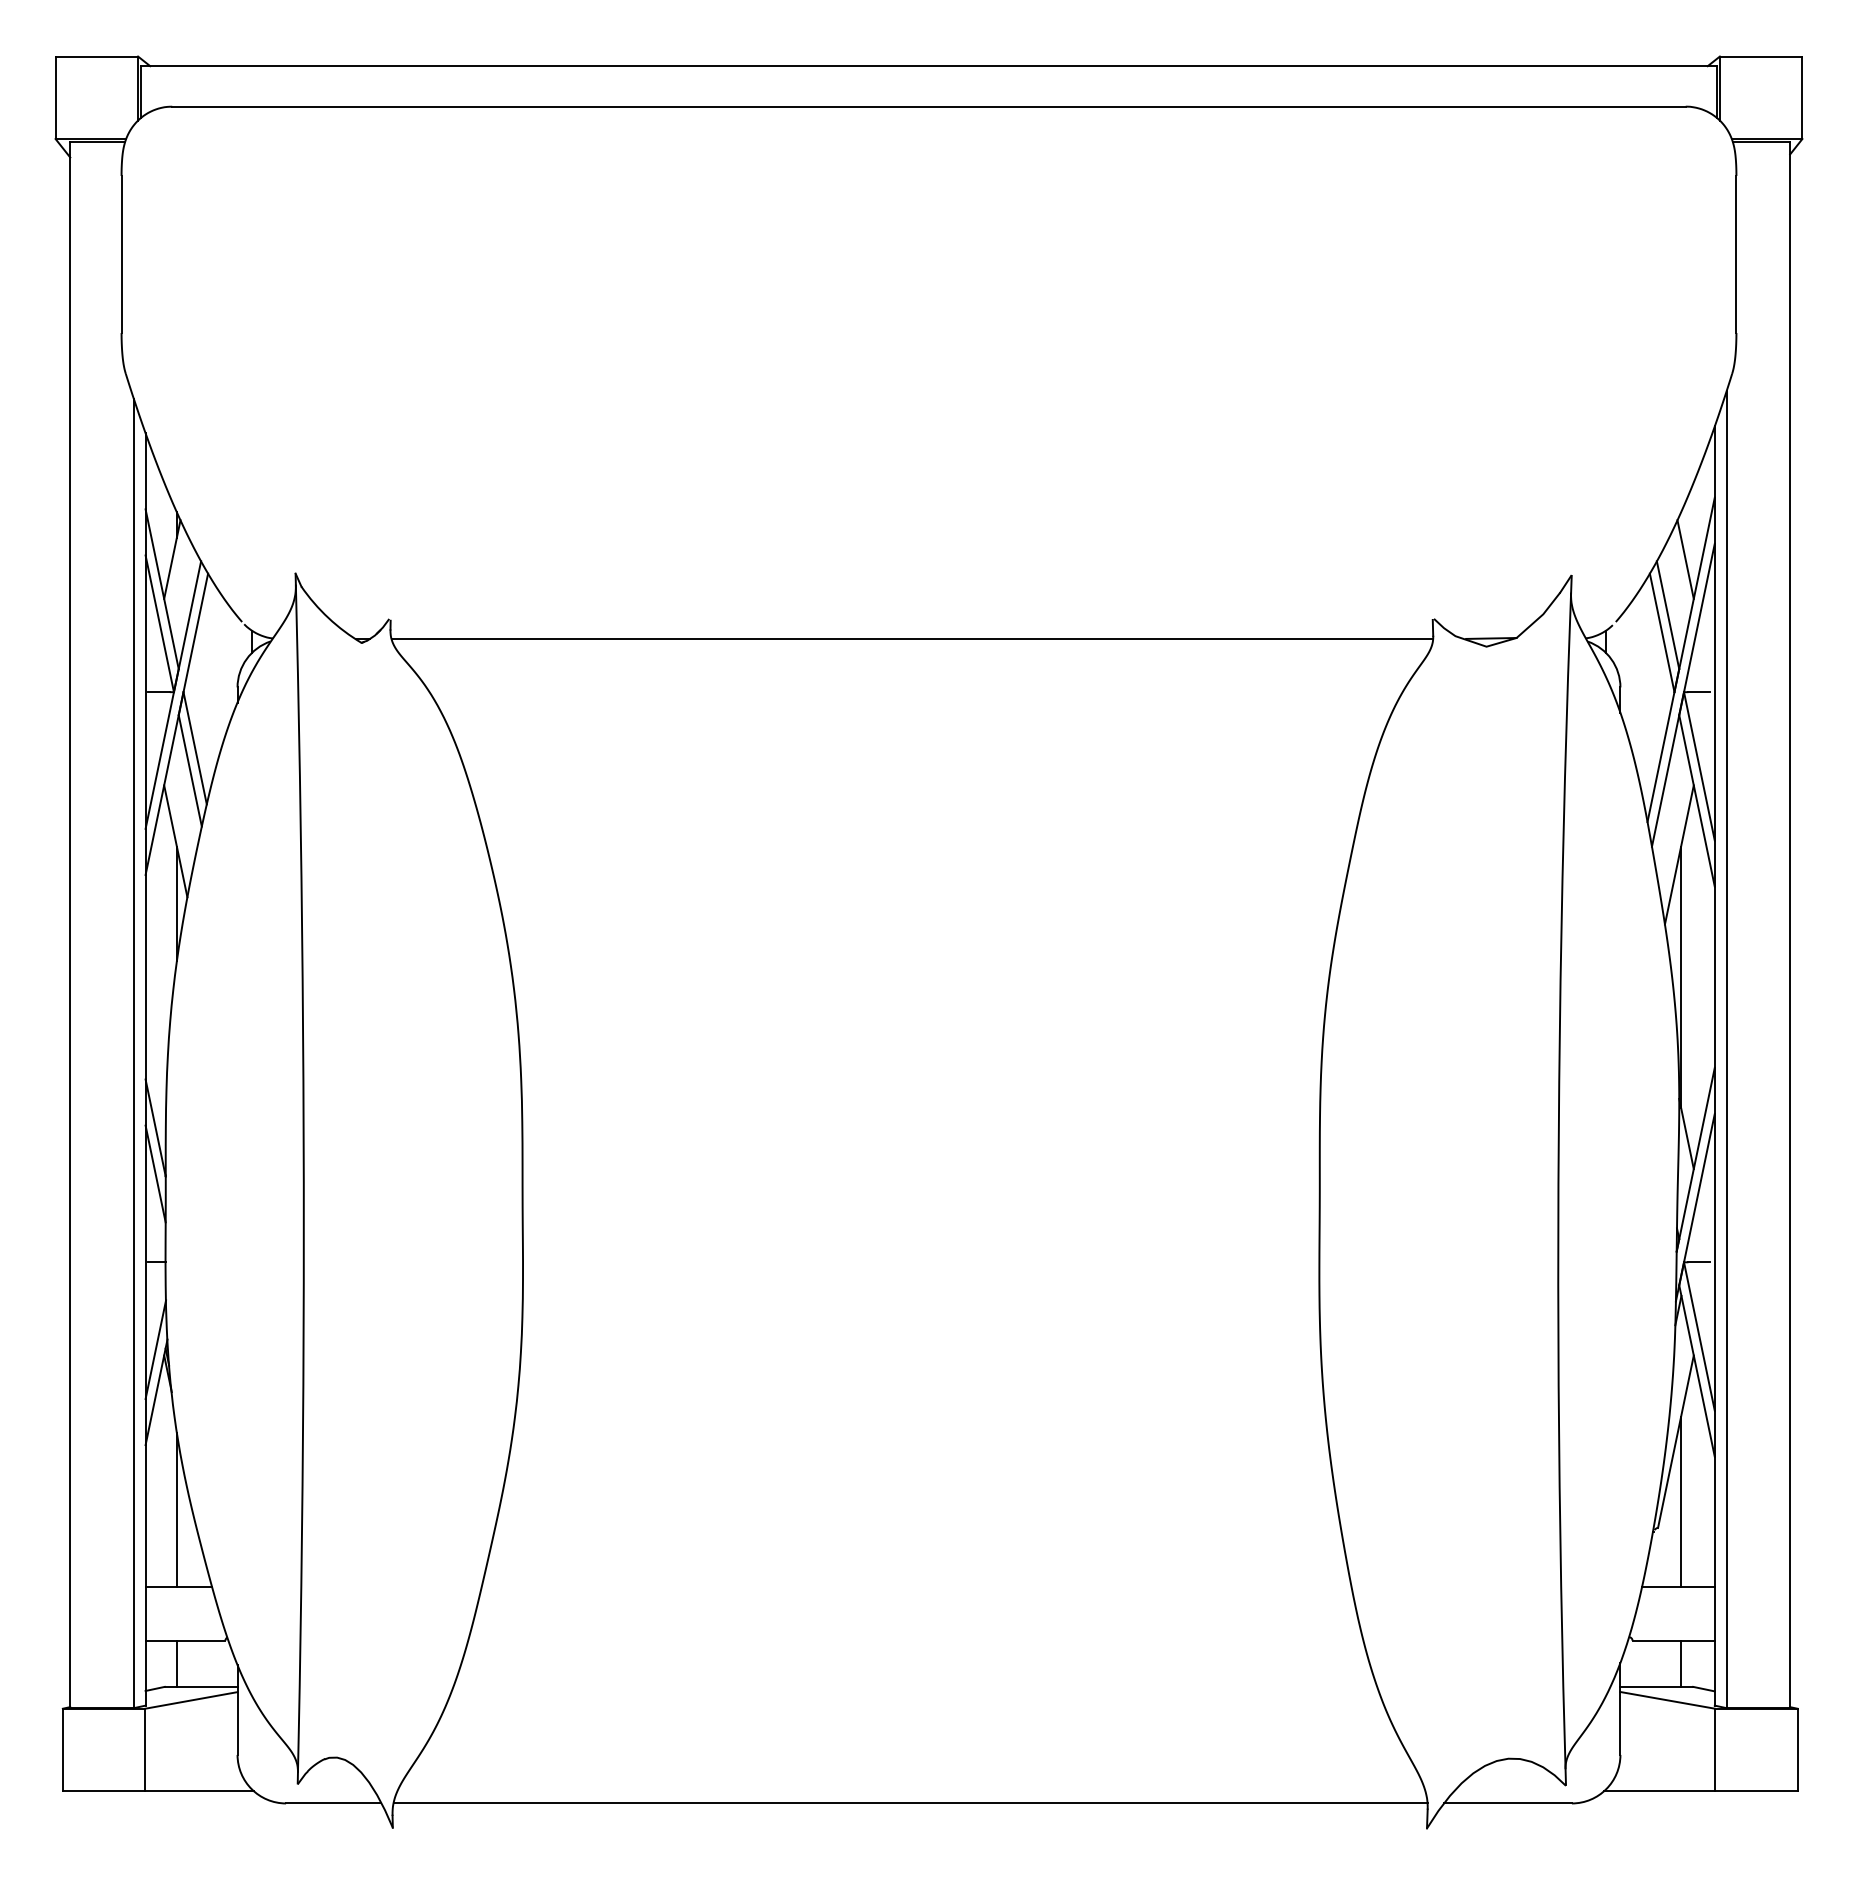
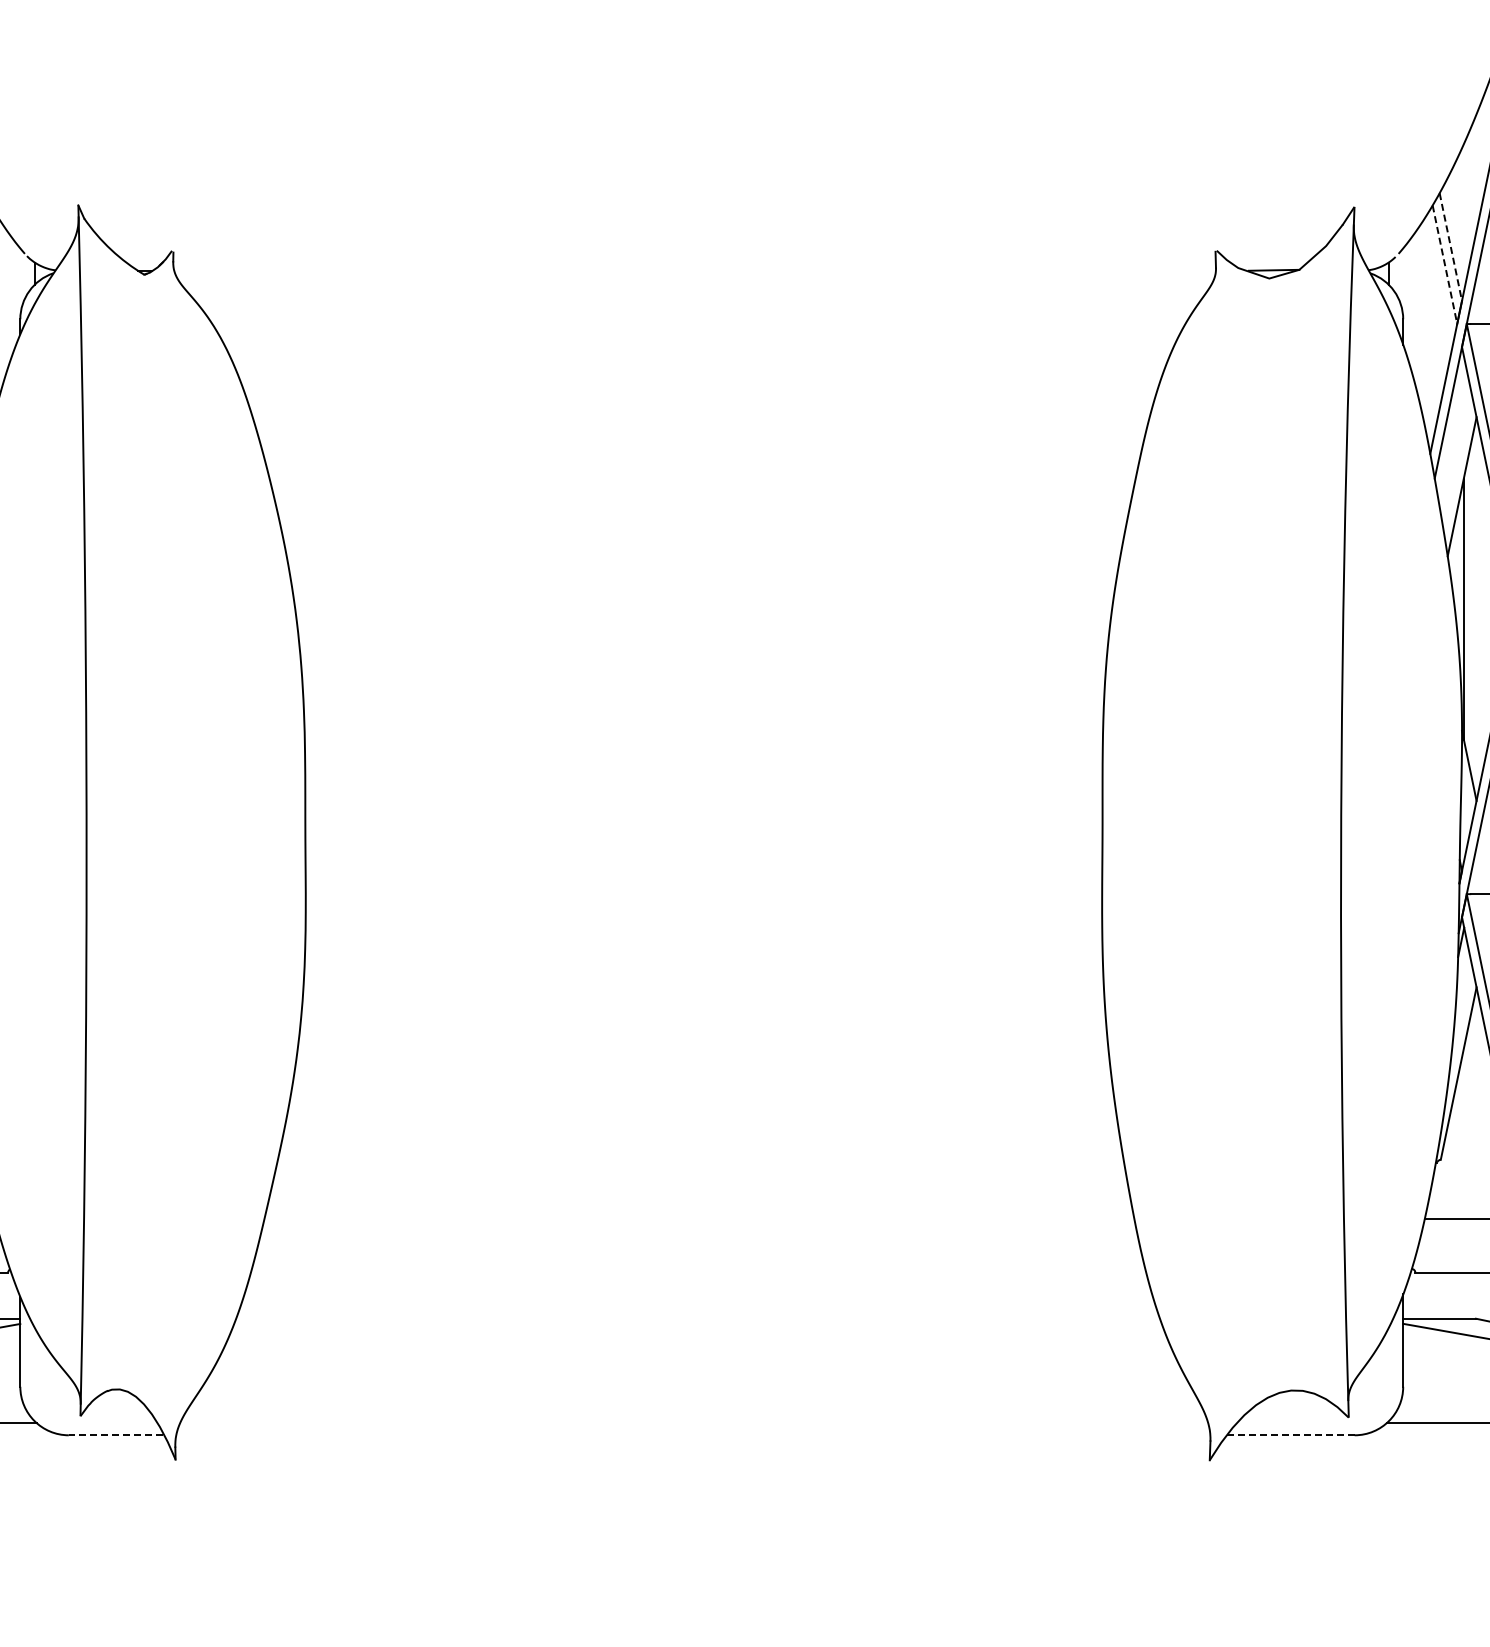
line: (1685, 559) -> (1468, 191), removed
line: (1668, 615) -> (1451, 247), solid -> dashed
line: (1662, 632) -> (1445, 264), solid -> dashed
line: (912, 638) -> (695, 270), removed
line: (1681, 1501) -> (1464, 1133), removed
line: (1681, 1663) -> (1464, 1295), removed
line: (332, 1803) -> (115, 1435), solid -> dashed
line: (910, 1803) -> (693, 1435), removed
line: (1508, 1803) -> (1291, 1435), solid -> dashed

